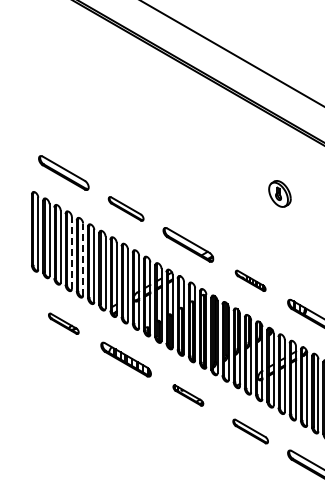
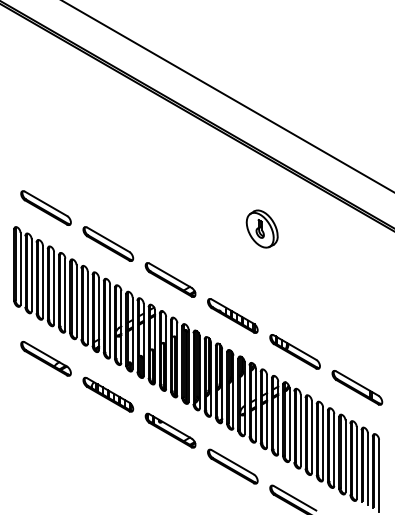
part: (279, 193) -> (261, 228), size x1.43
part: (126, 208) -> (108, 243), size x1.43
line: (72, 253) -> (54, 288), dashed -> solid
line: (83, 259) -> (65, 294), dashed -> solid
part: (250, 280) -> (232, 315), size x1.67
part: (63, 323) -> (45, 358), size x1.67
part: (188, 395) -> (170, 430), size x1.67
part: (250, 431) -> (232, 466), size x1.43

